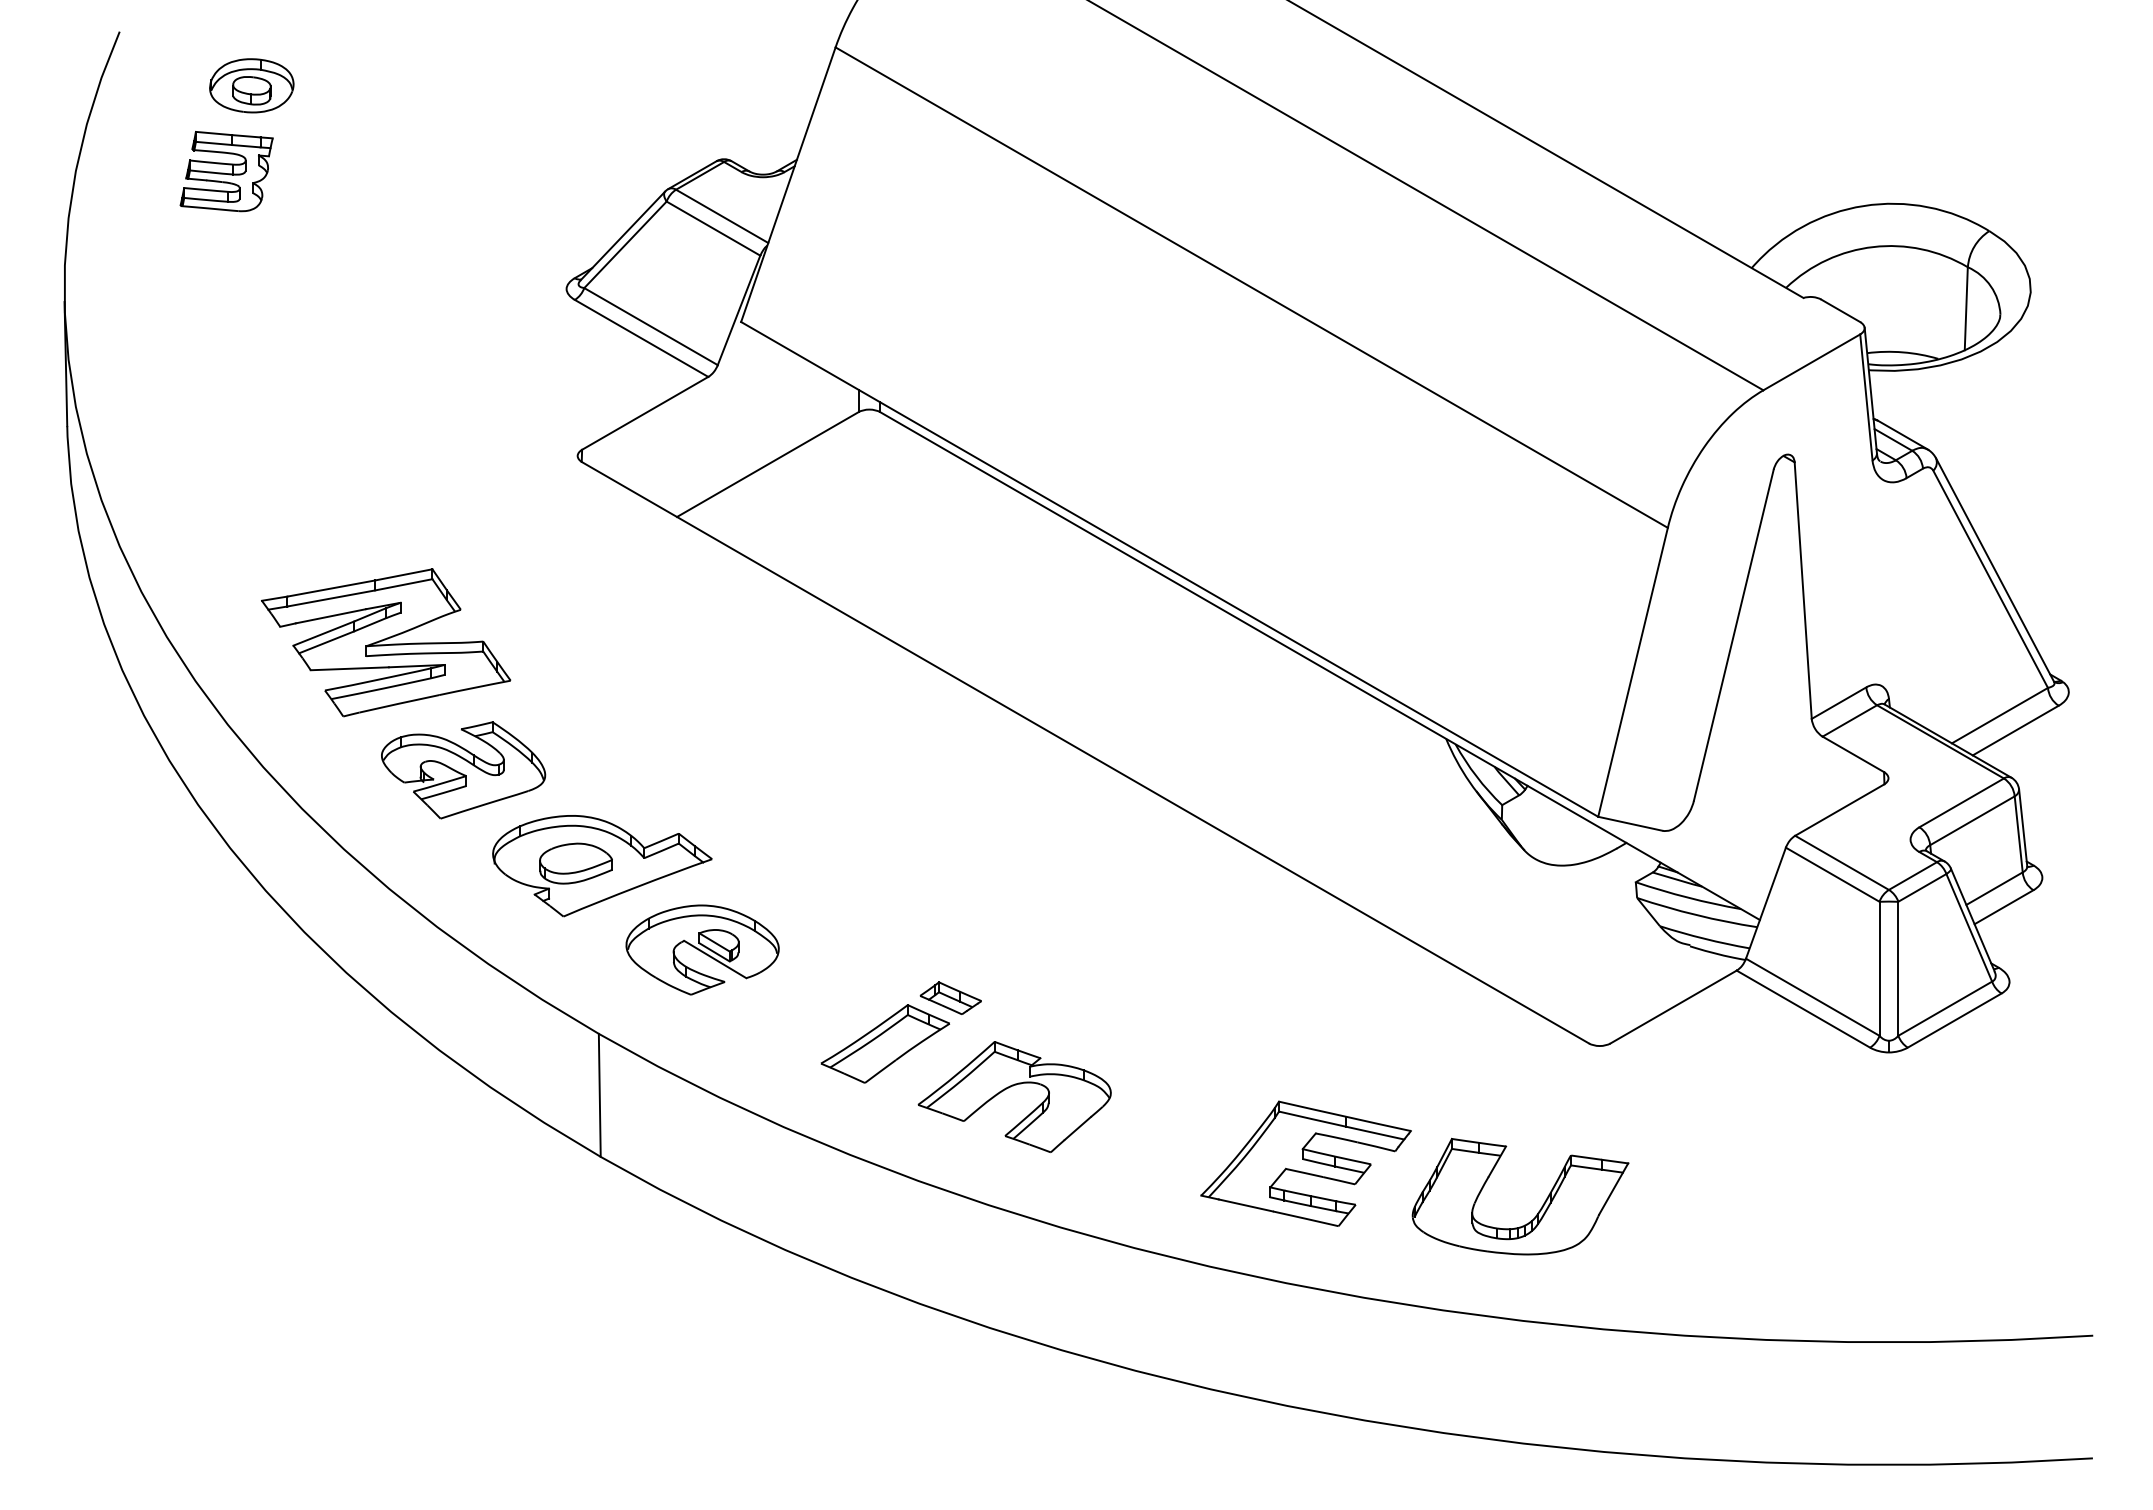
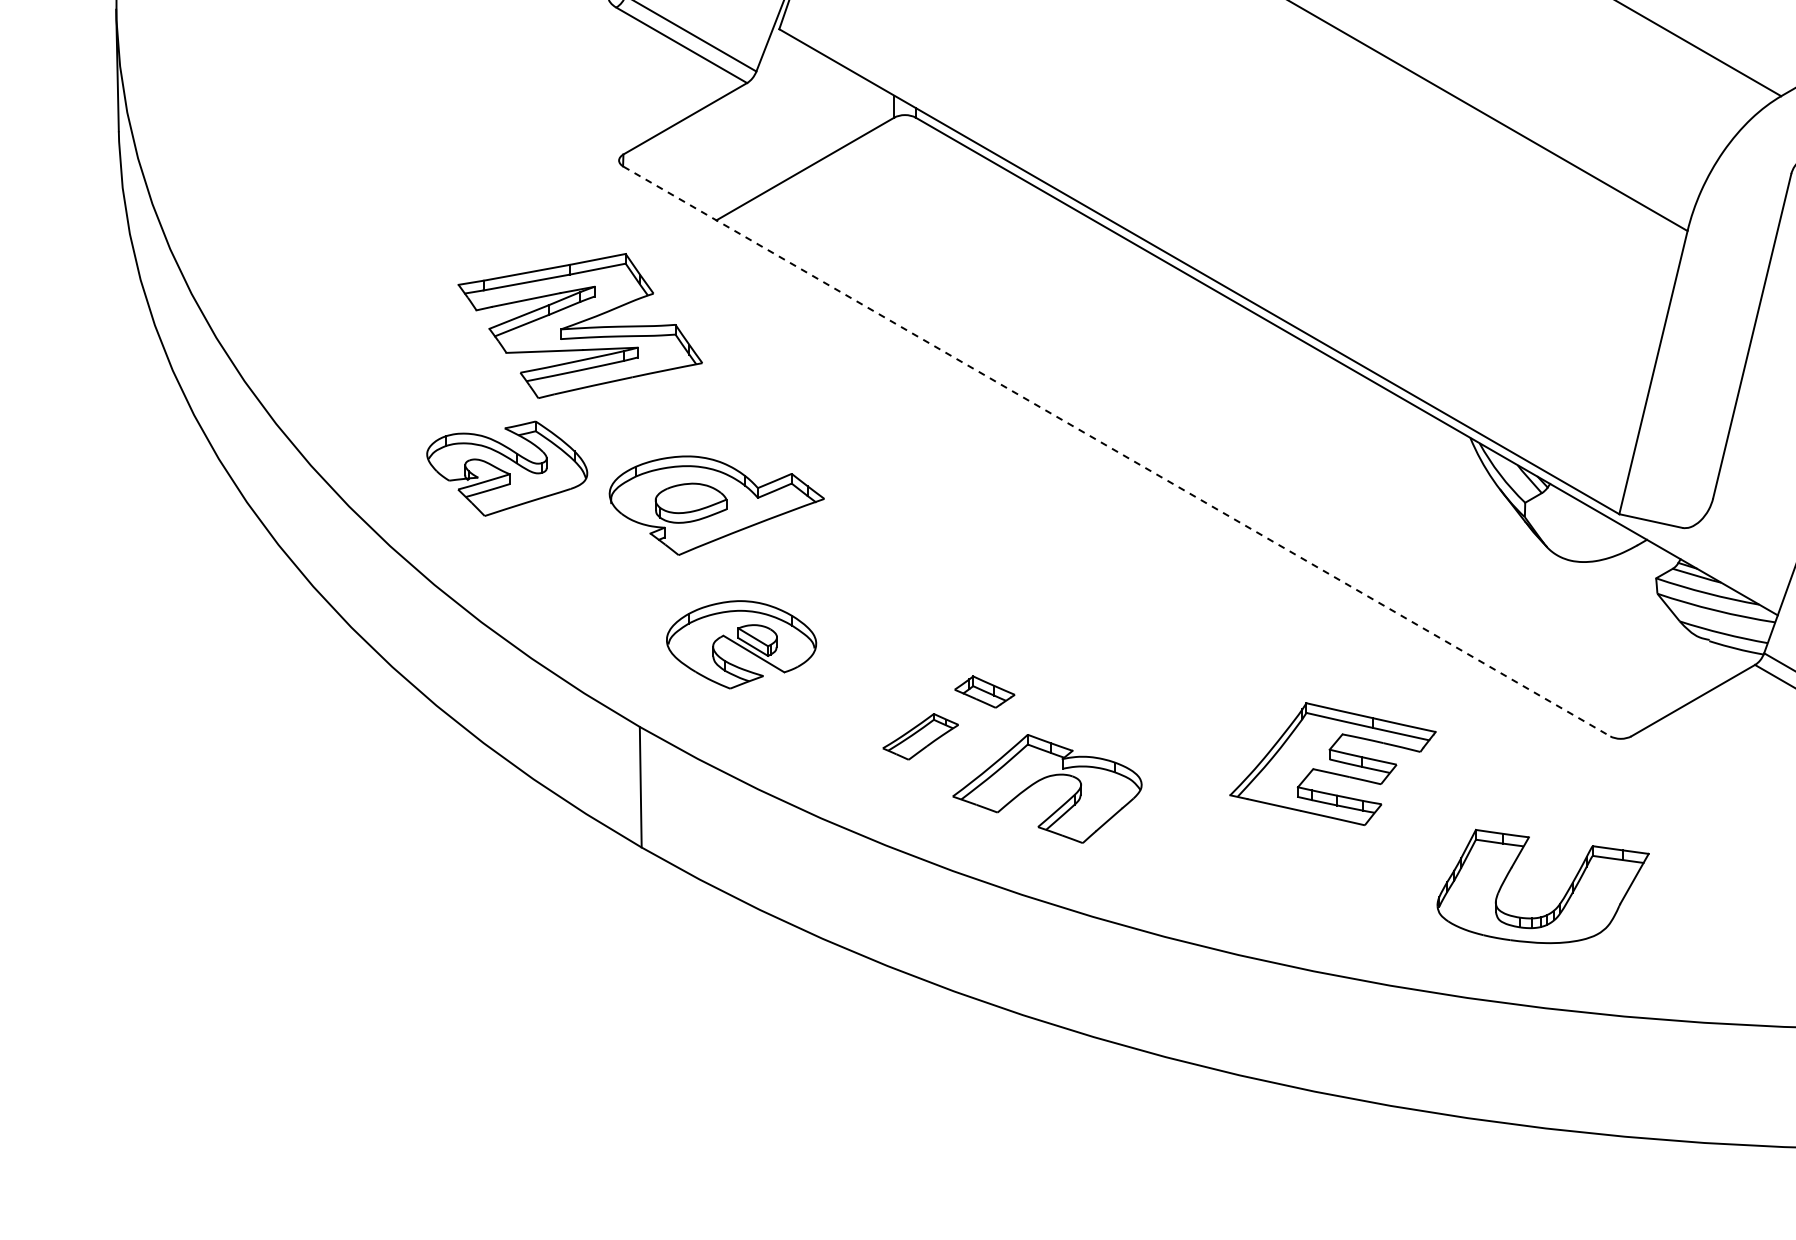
part: (386, 642) -> (580, 325), moved
line: (1086, 753) -> (1117, 452), solid -> dashed
part: (602, 866) -> (716, 506), moved
part: (885, 1043) -> (920, 736), size x0.6
part: (1305, 1163) -> (1332, 763), moved

